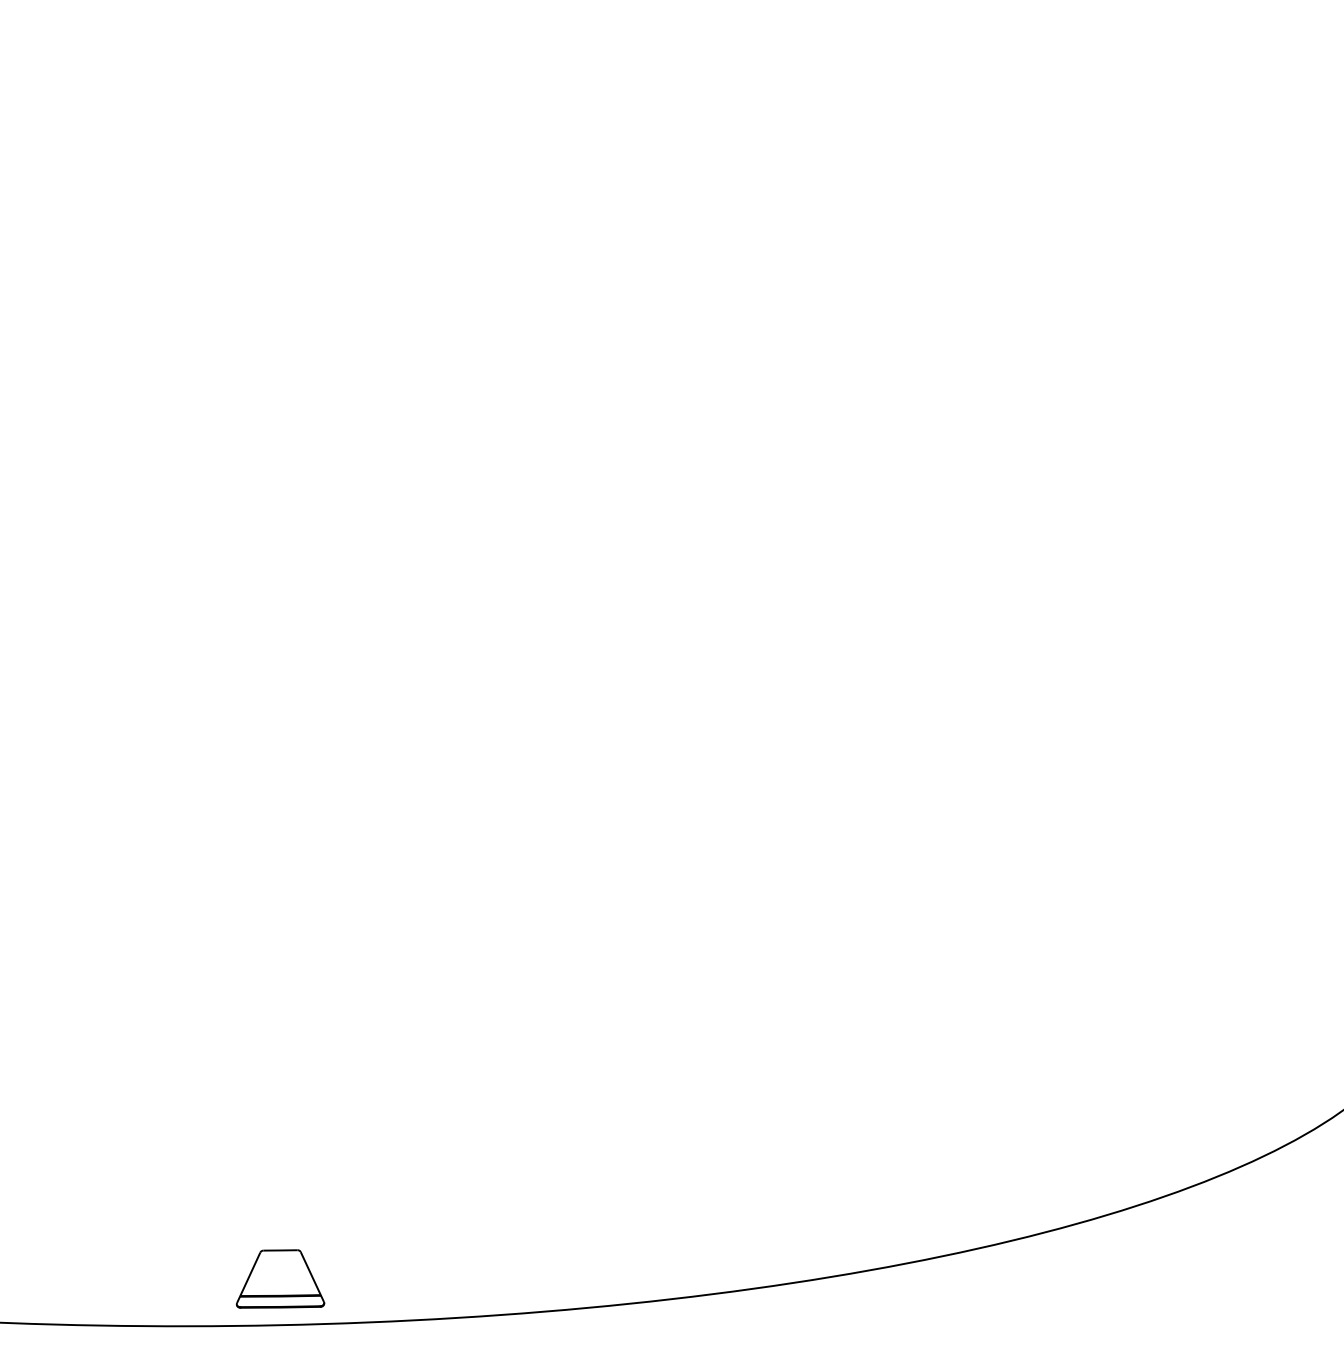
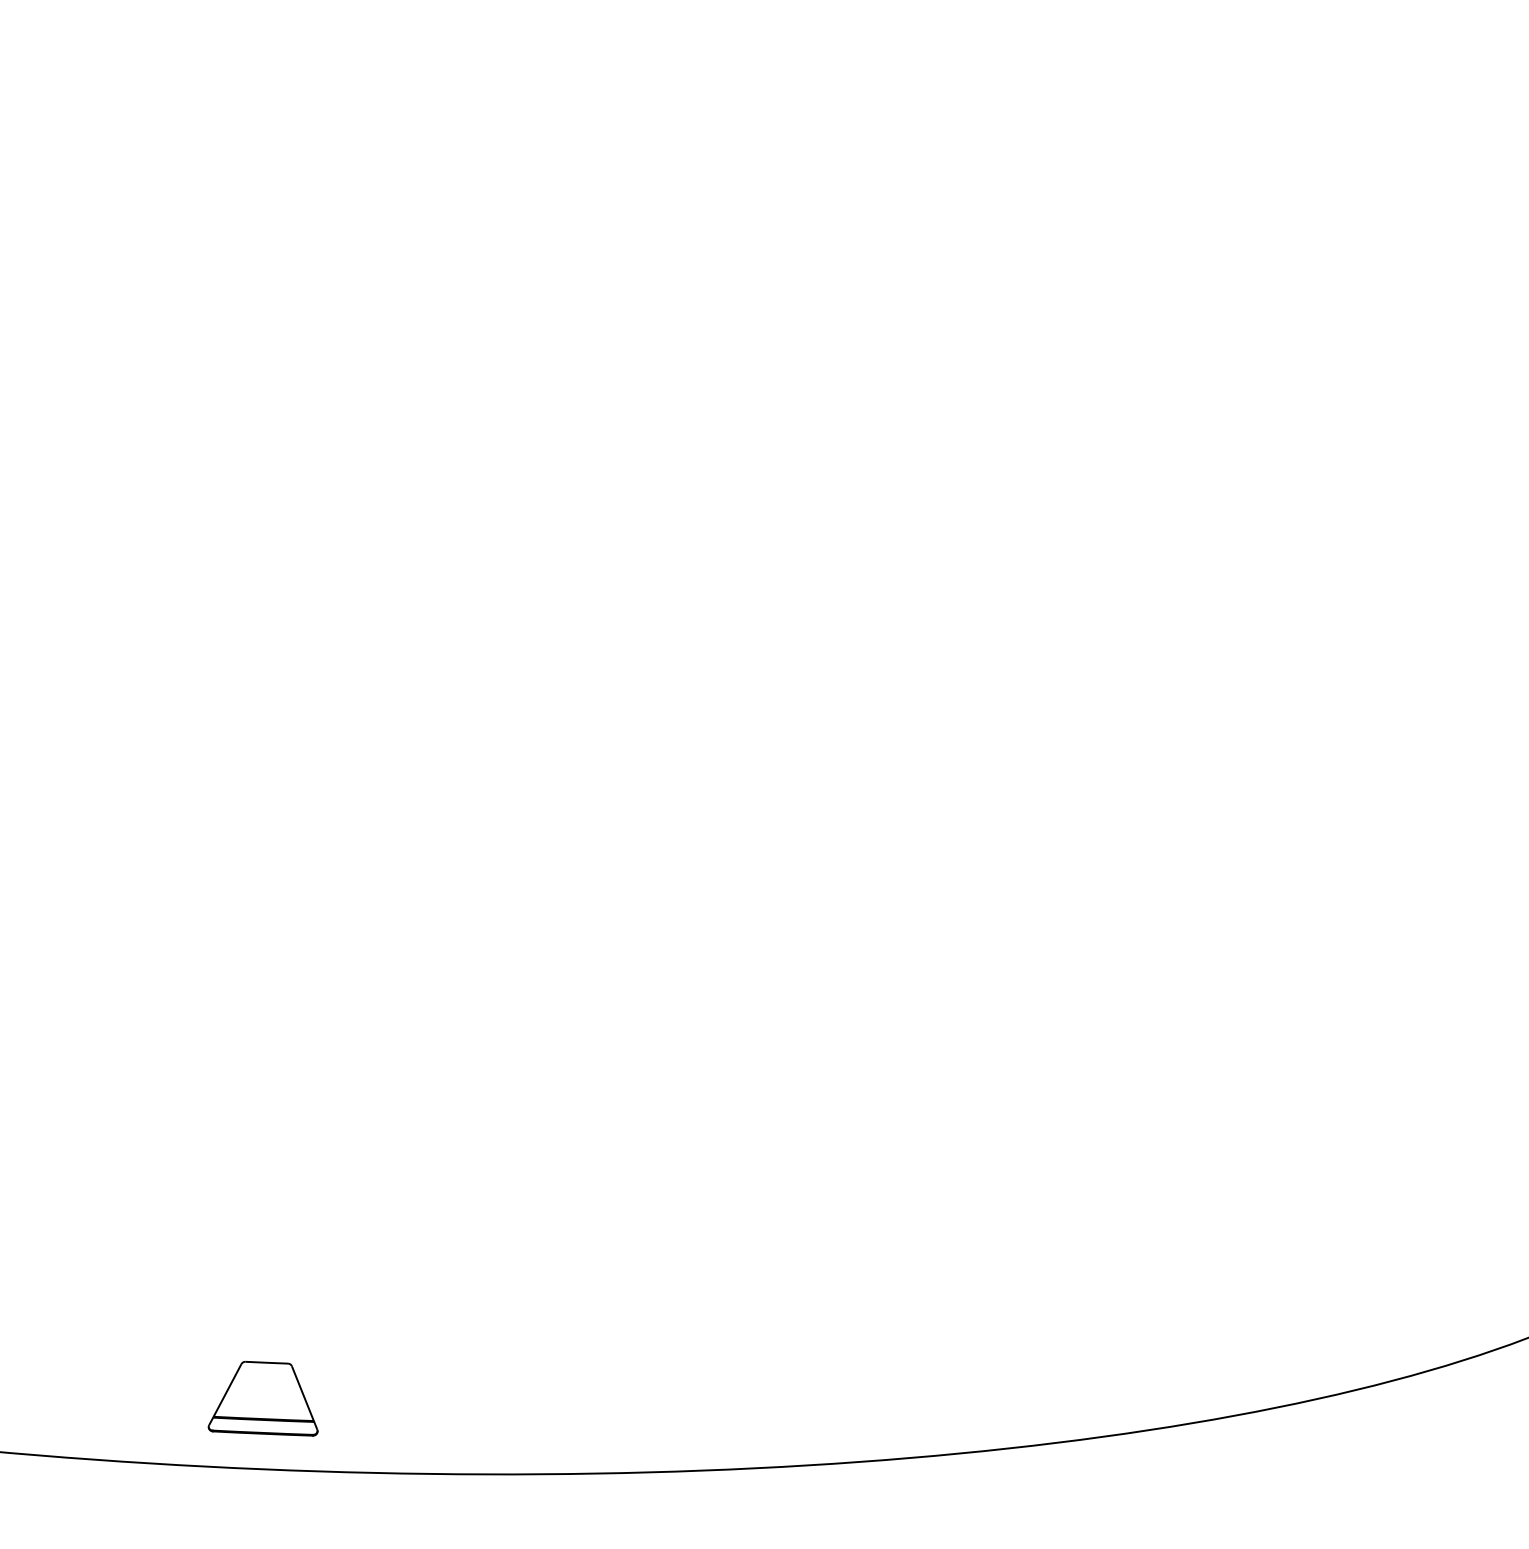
part: (280, 1278) -> (264, 1397), moved

